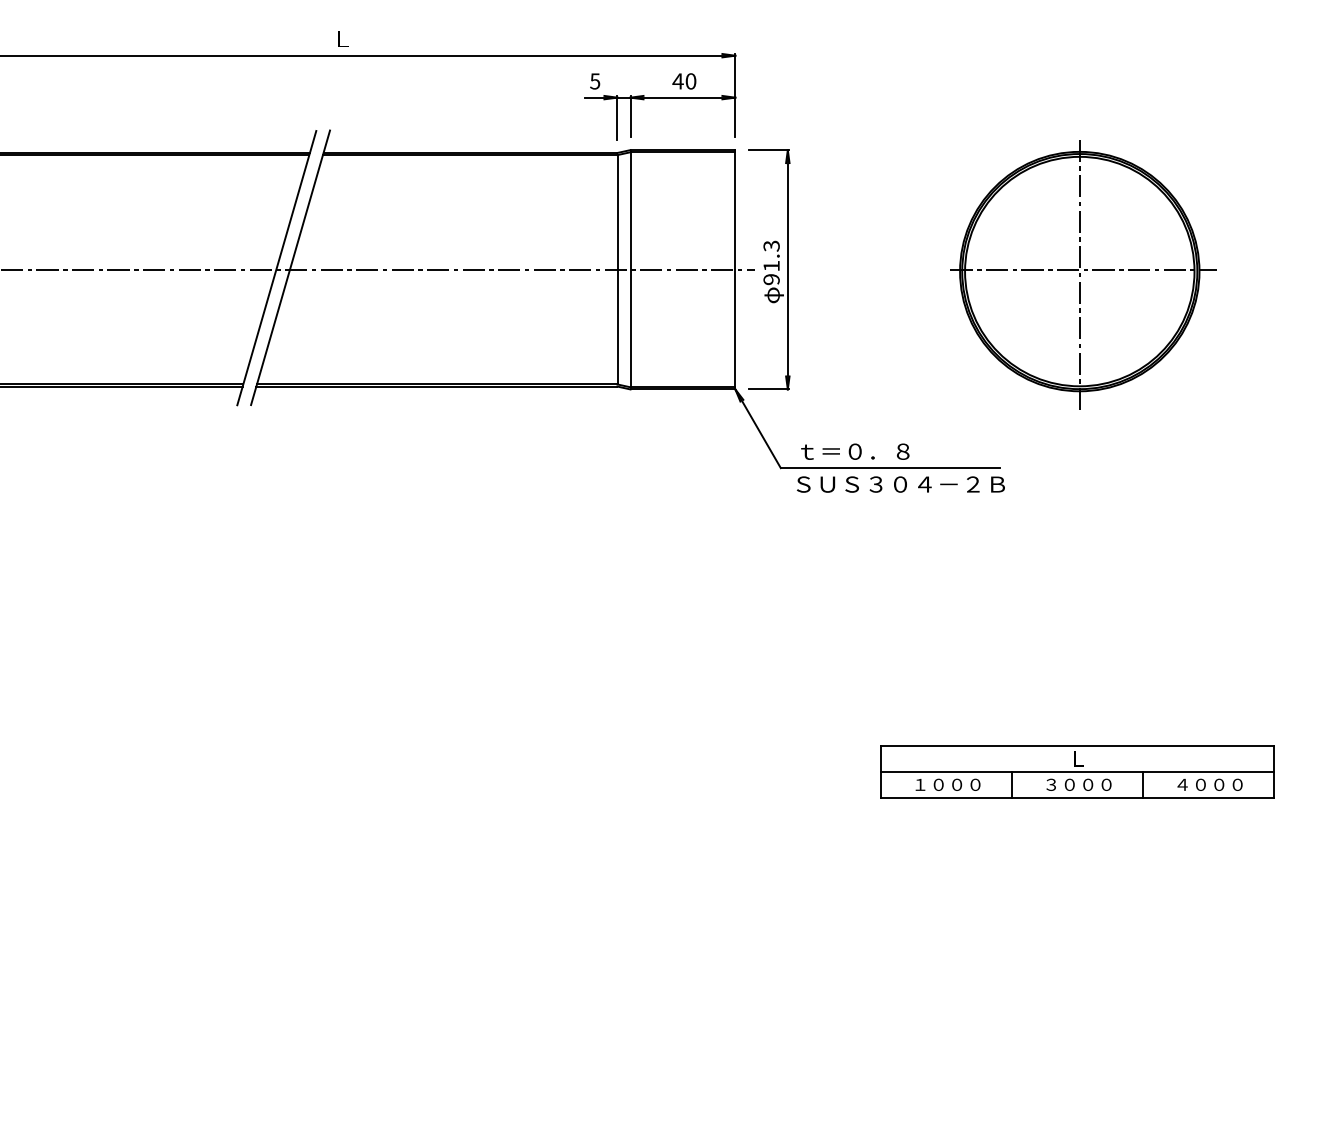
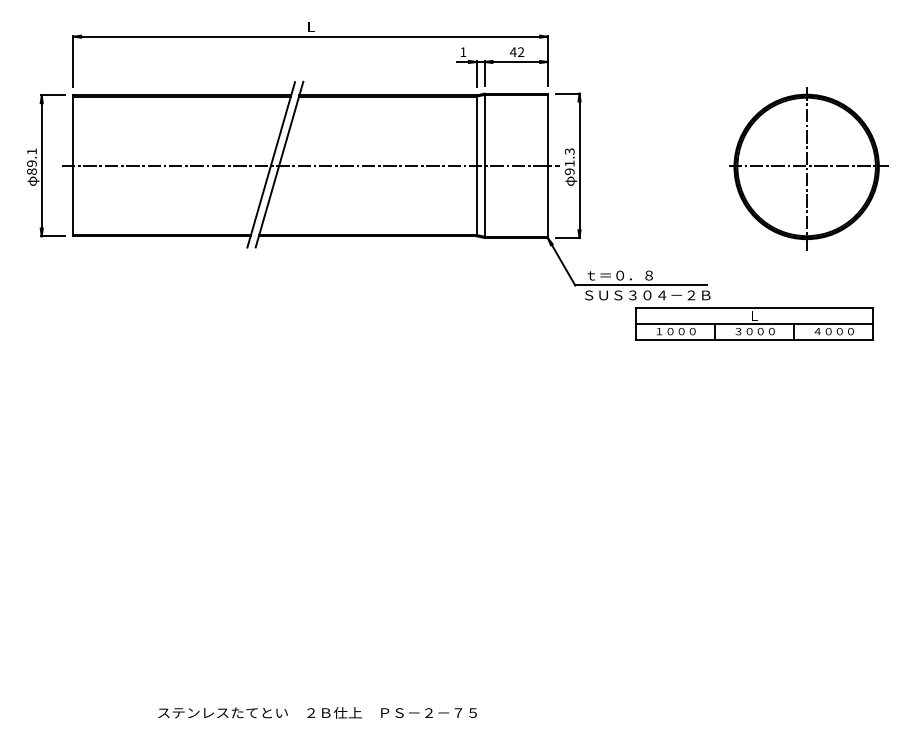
text: (595, 81) -> (463, 52), 5 -> 1
text: (691, 81) -> (521, 52), 40 -> 42
part: (1082, 274) -> (808, 168), moved
part: (1077, 771) -> (754, 323), moved

